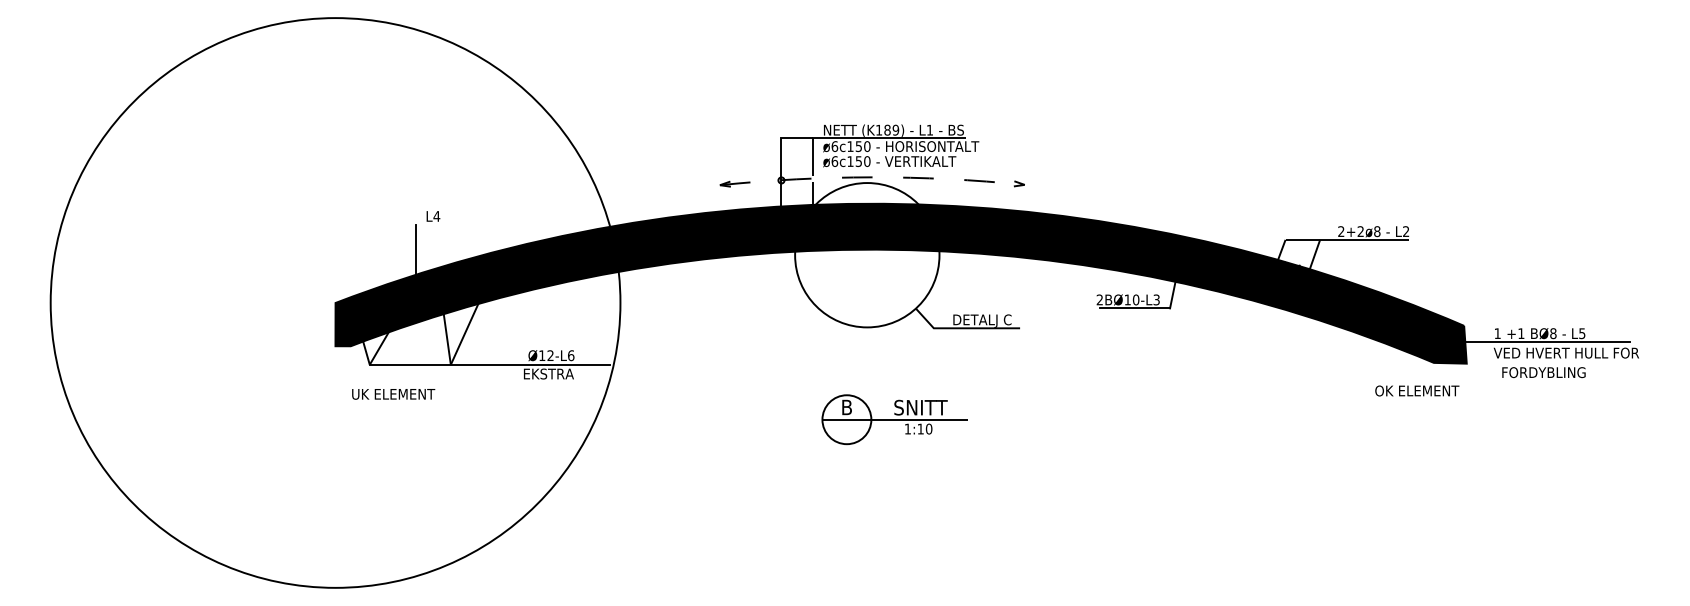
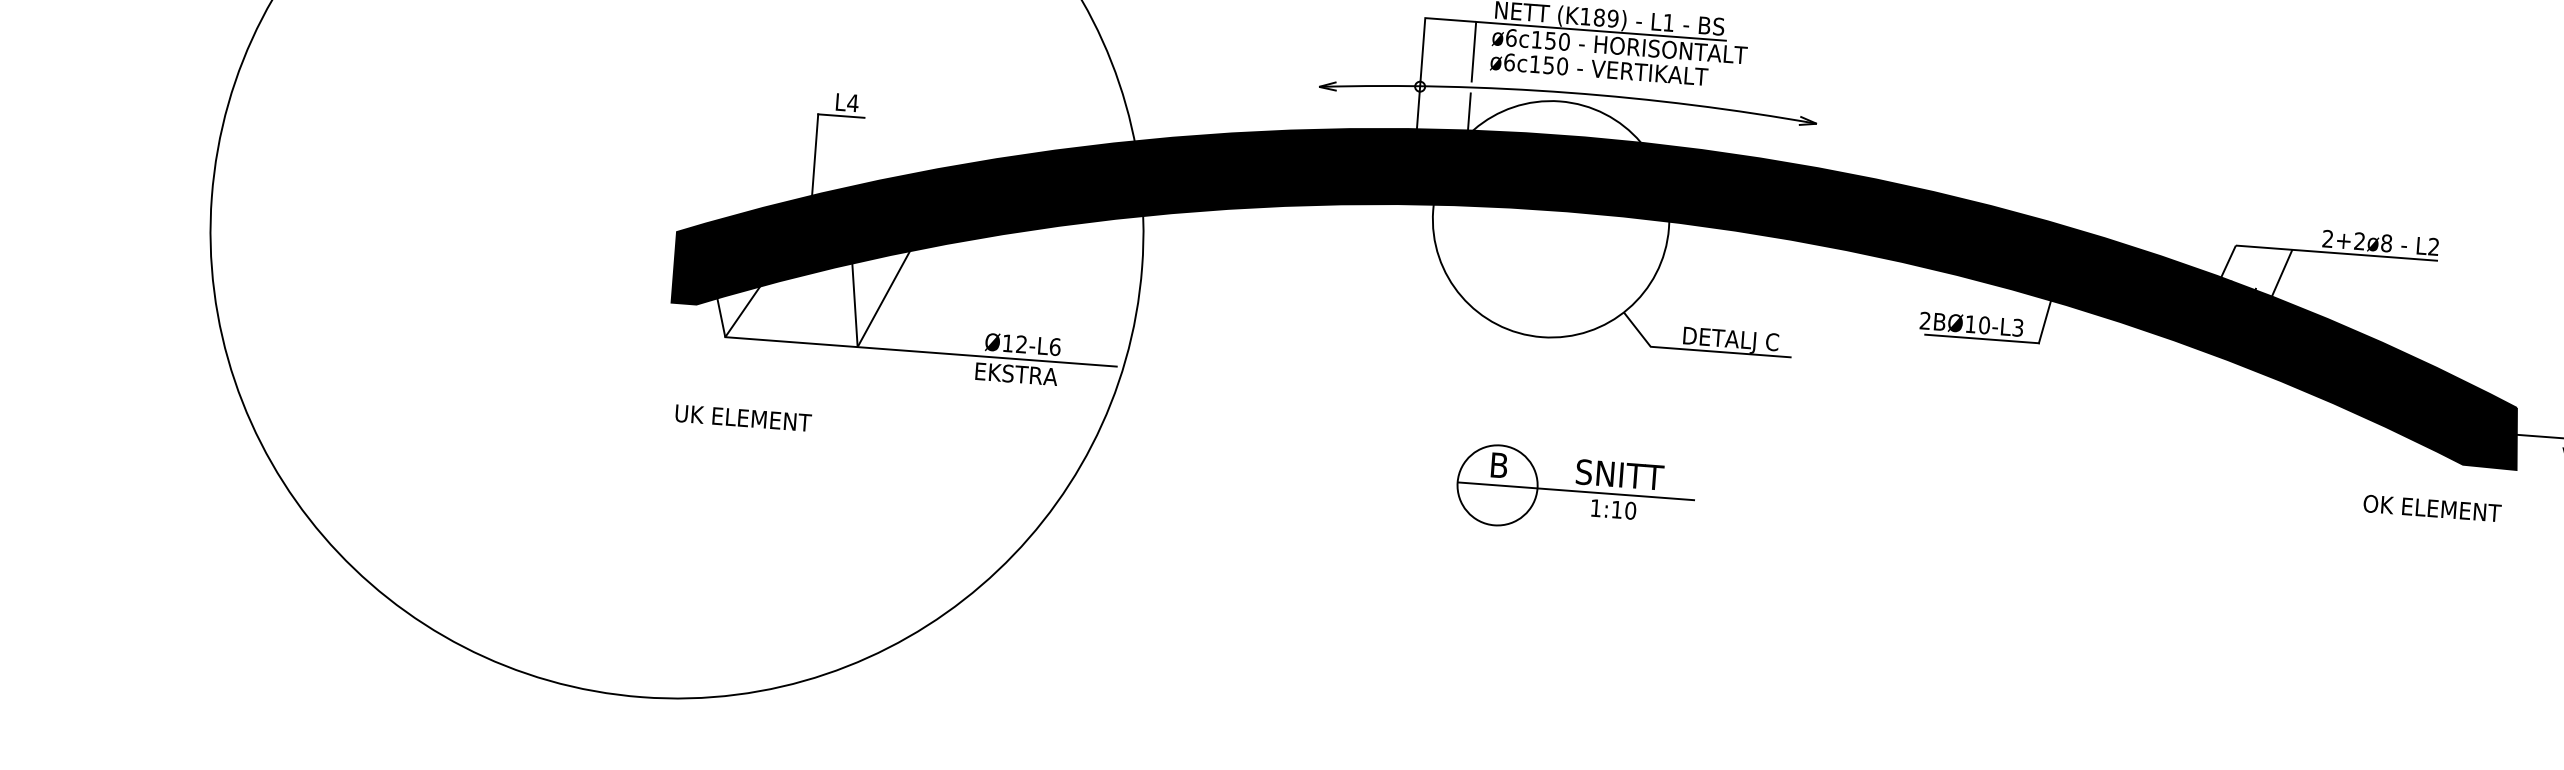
line: (872, 177) -> (1569, 93), dashed -> solid
line: (430, 224) -> (841, 115), added
text: (393, 394) -> (743, 418), moved

